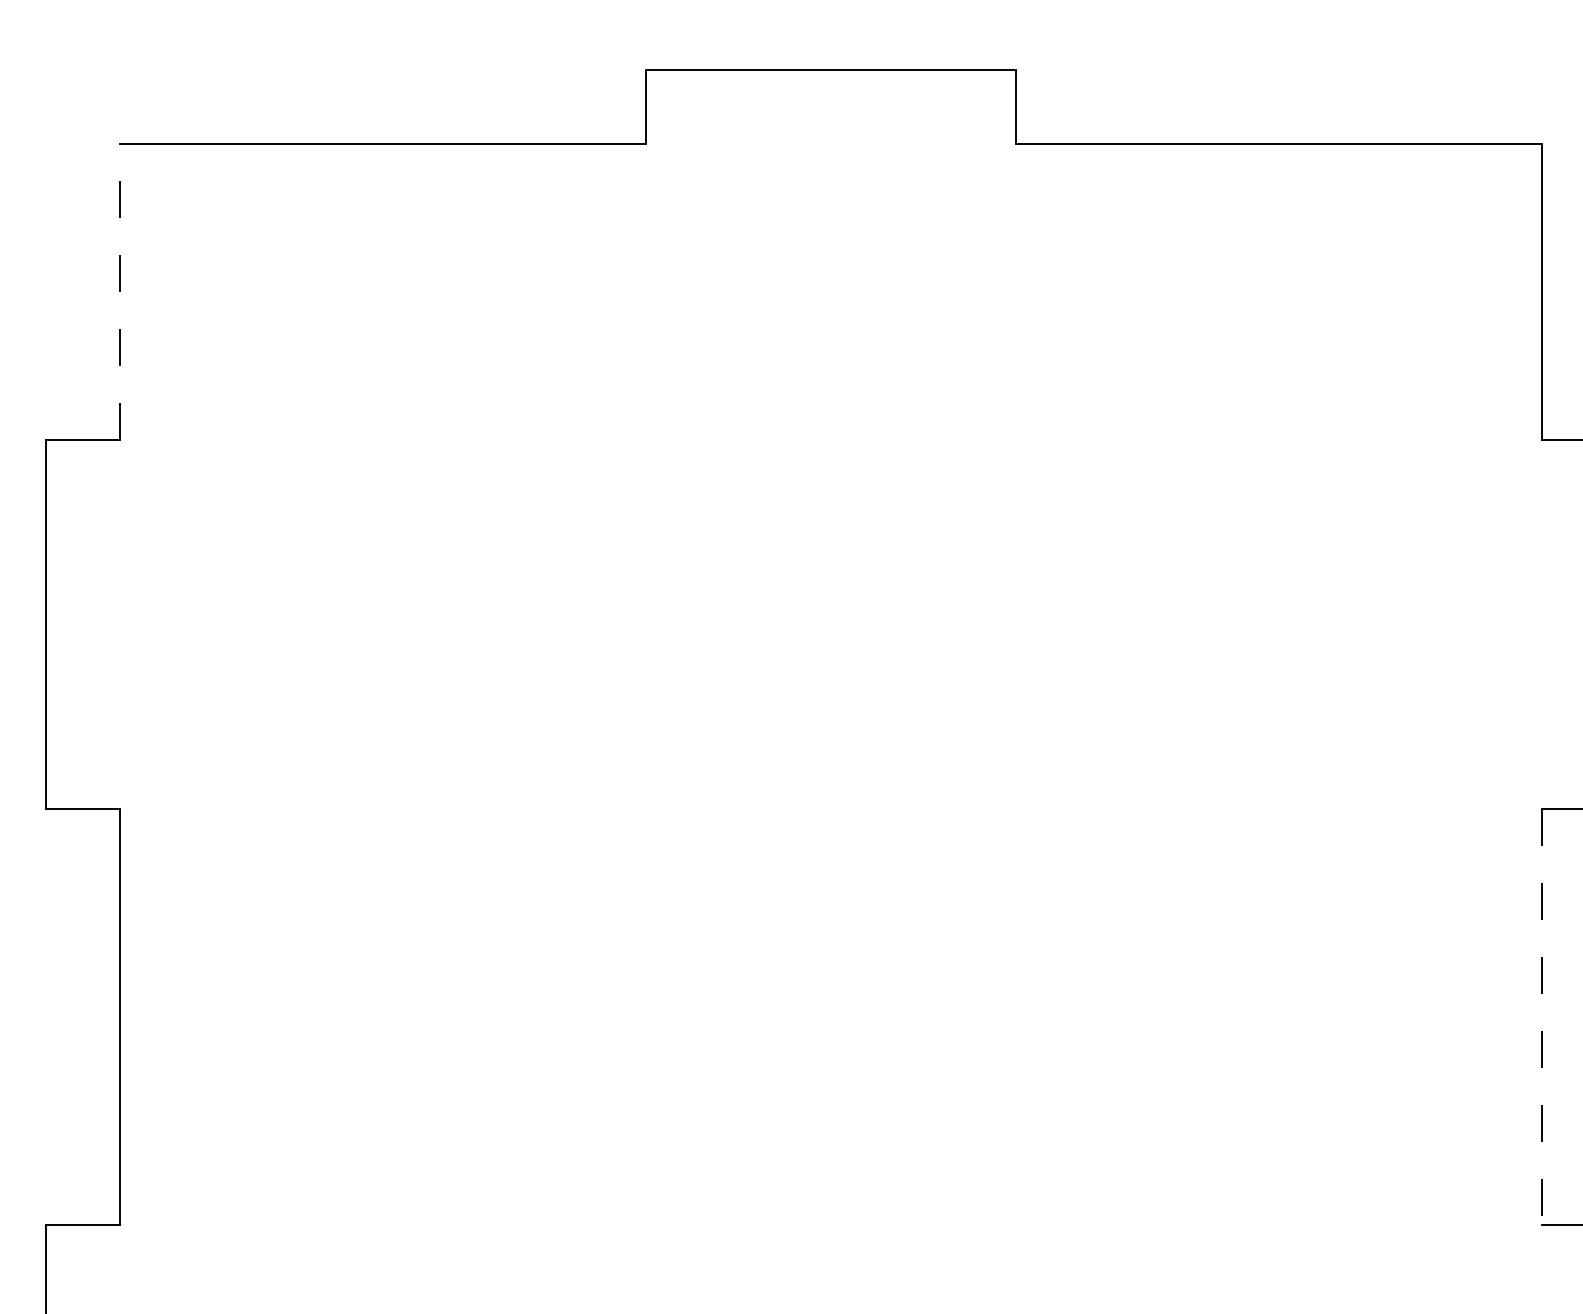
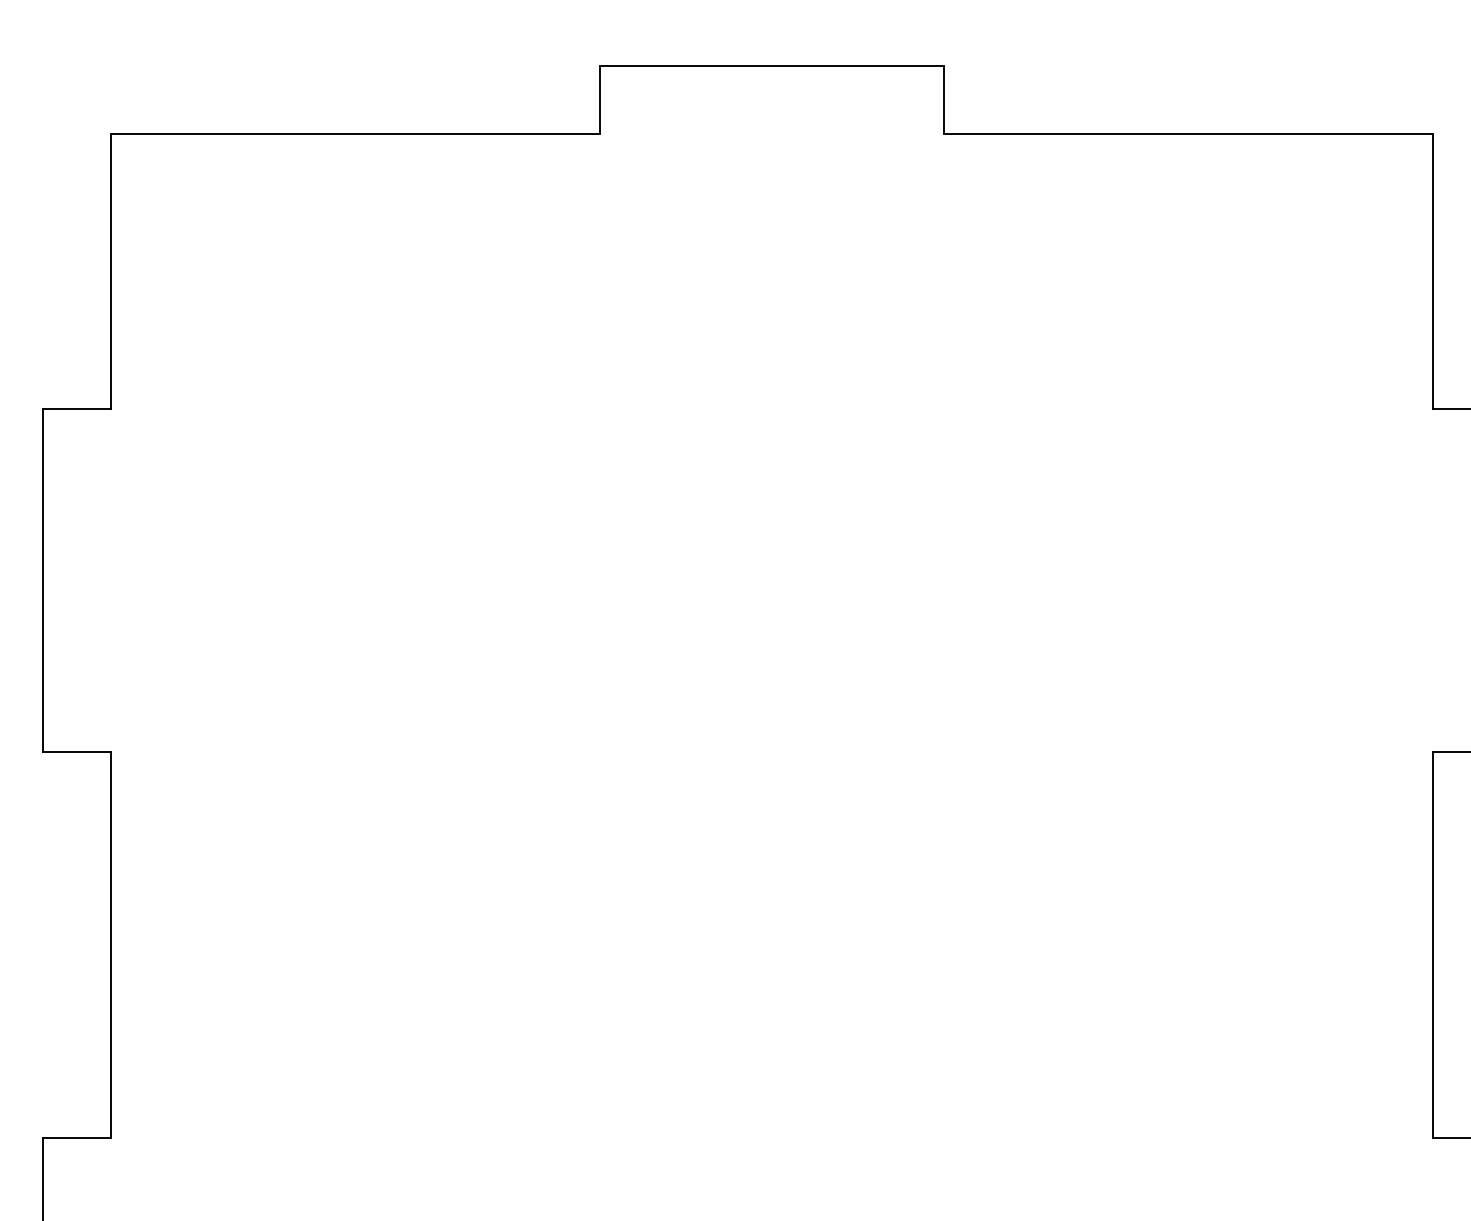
line: (119, 291) -> (111, 270), dashed -> solid
line: (1541, 1017) -> (1432, 945), dashed -> solid

